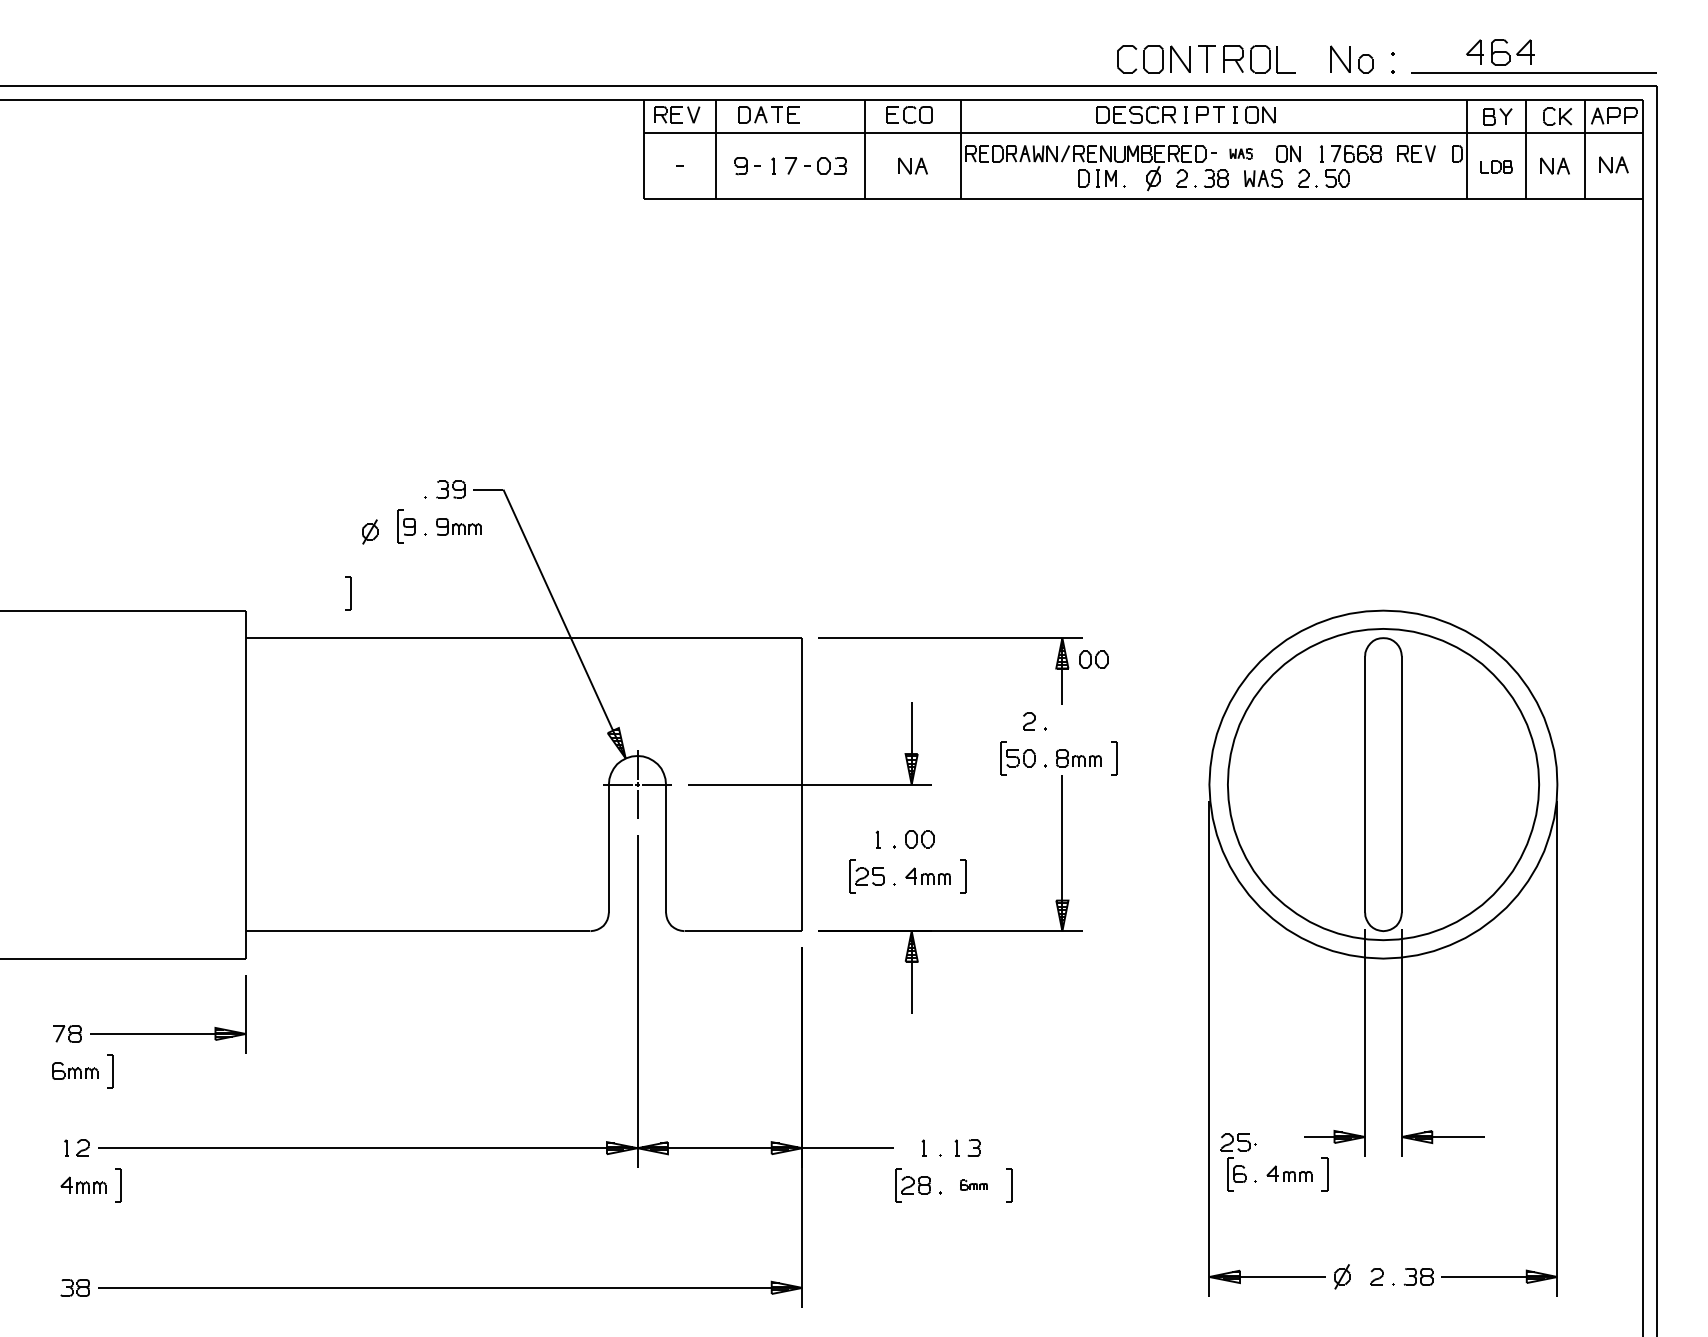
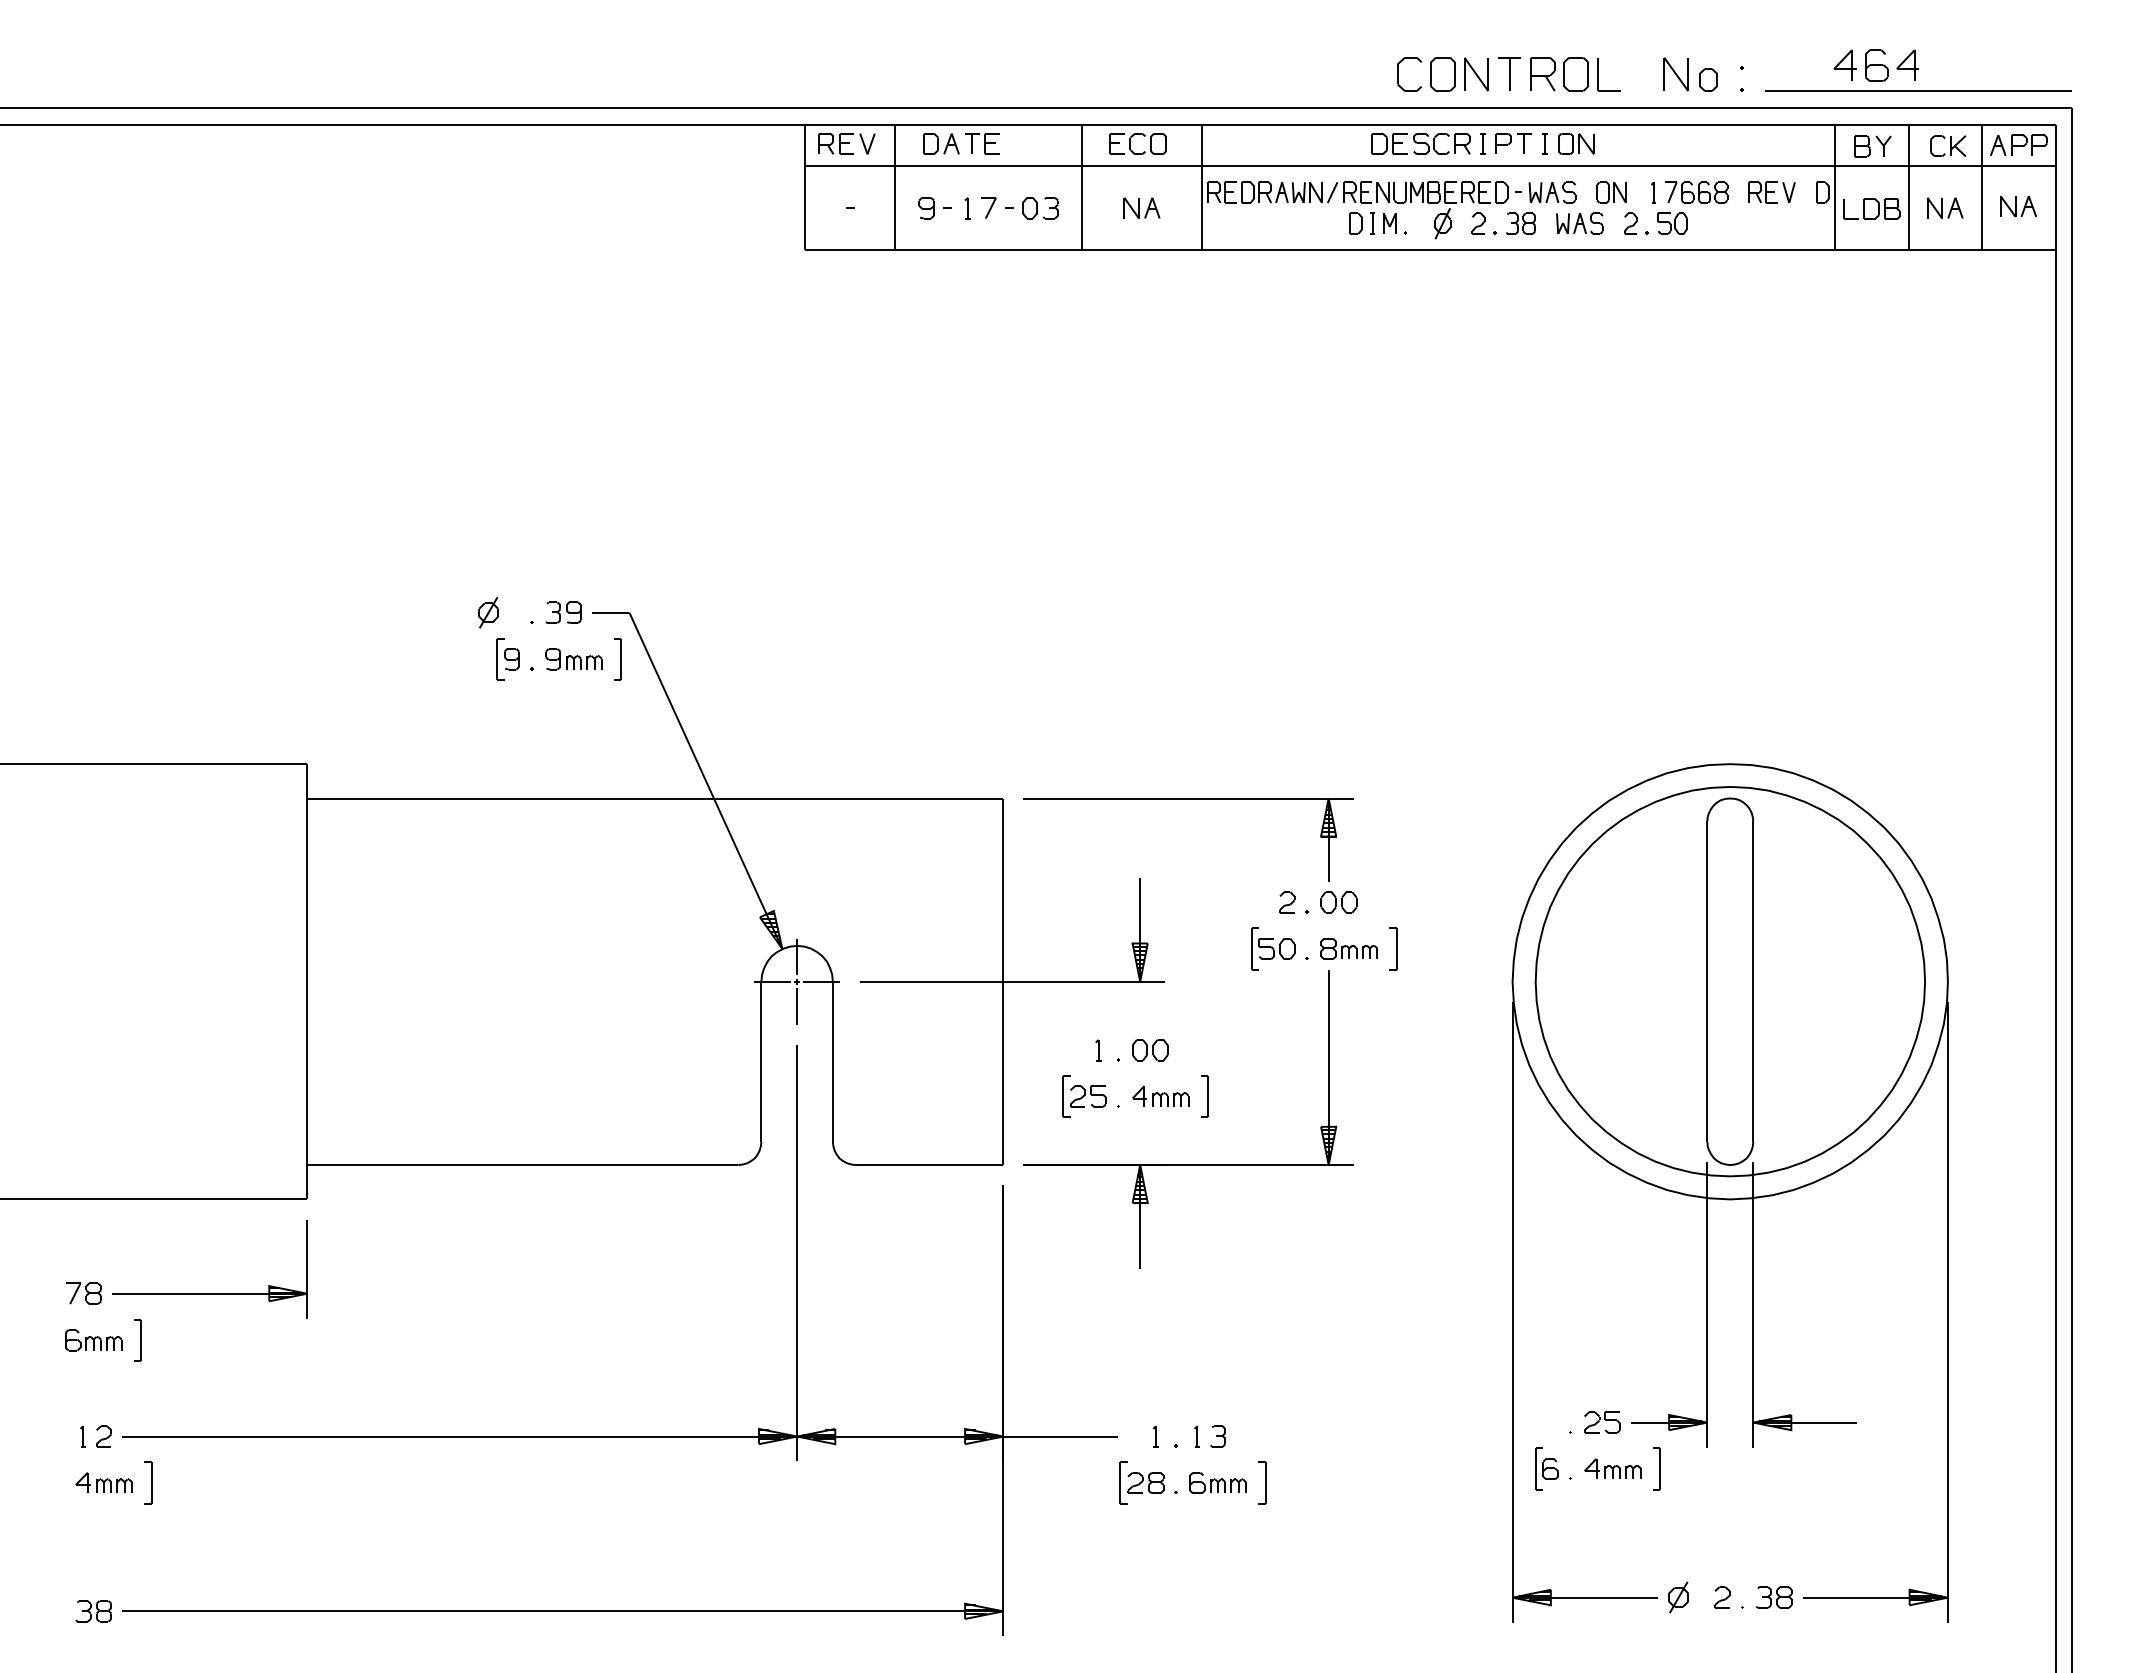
part: (1241, 153) -> (1552, 192), size x1.67
part: (1496, 166) -> (1871, 208), size x1.43
part: (369, 531) -> (488, 612), moved
part: (347, 594) -> (617, 659), moved
part: (1093, 659) -> (1338, 902), moved
part: (1235, 1142) -> (1602, 1422), moved
part: (973, 1184) -> (1217, 1482), size x1.67

